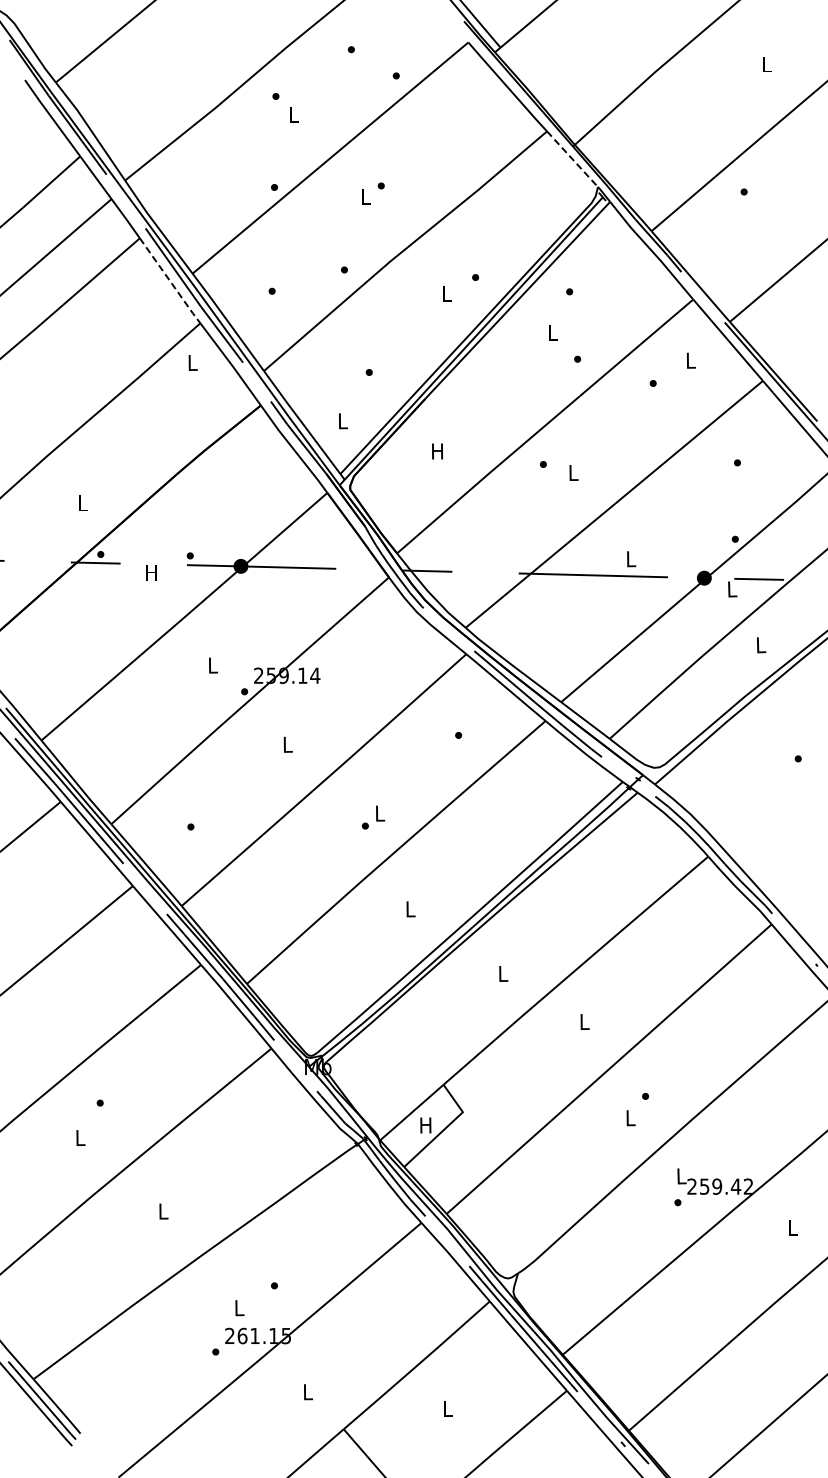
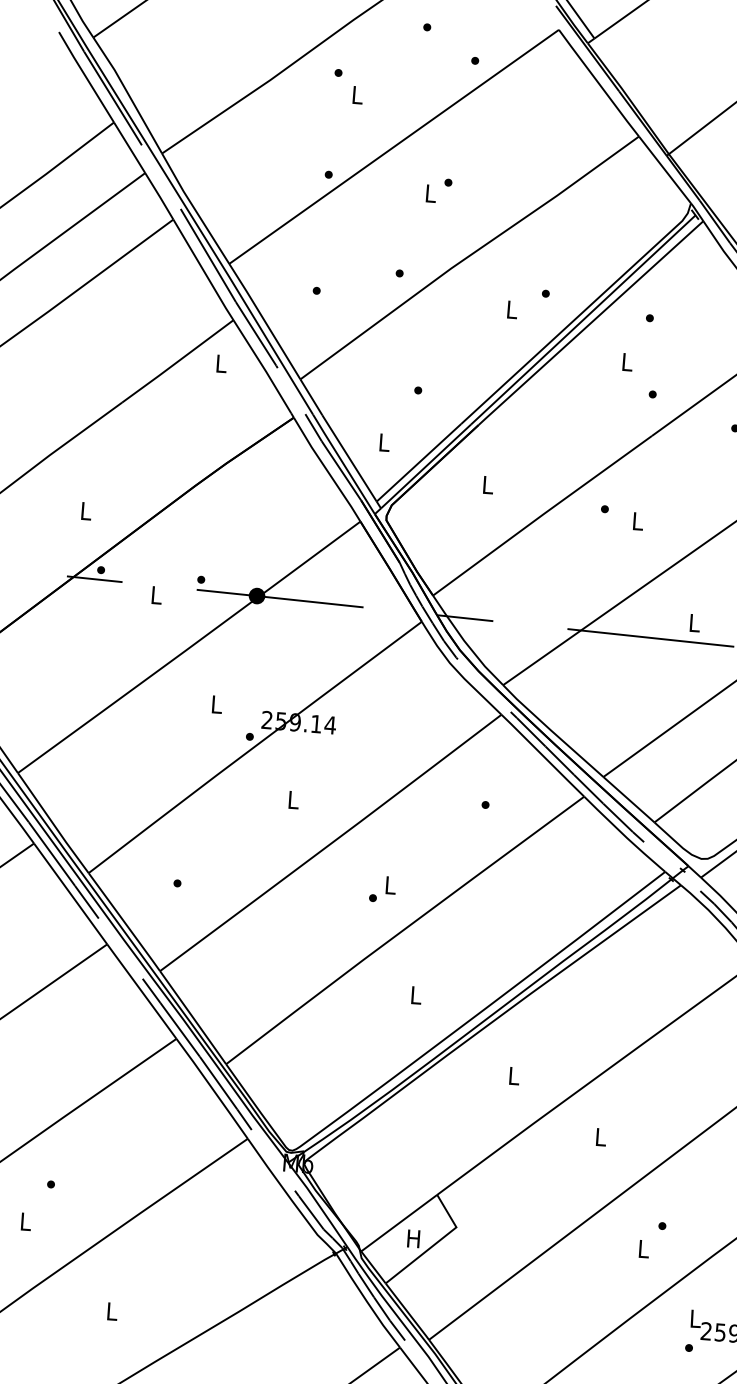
line: (572, 159) -> (664, 170), dashed -> solid
line: (170, 281) -> (203, 270), dashed -> solid
text: (437, 451) -> (487, 485), H -> L
text: (151, 572) -> (156, 594), H -> L

